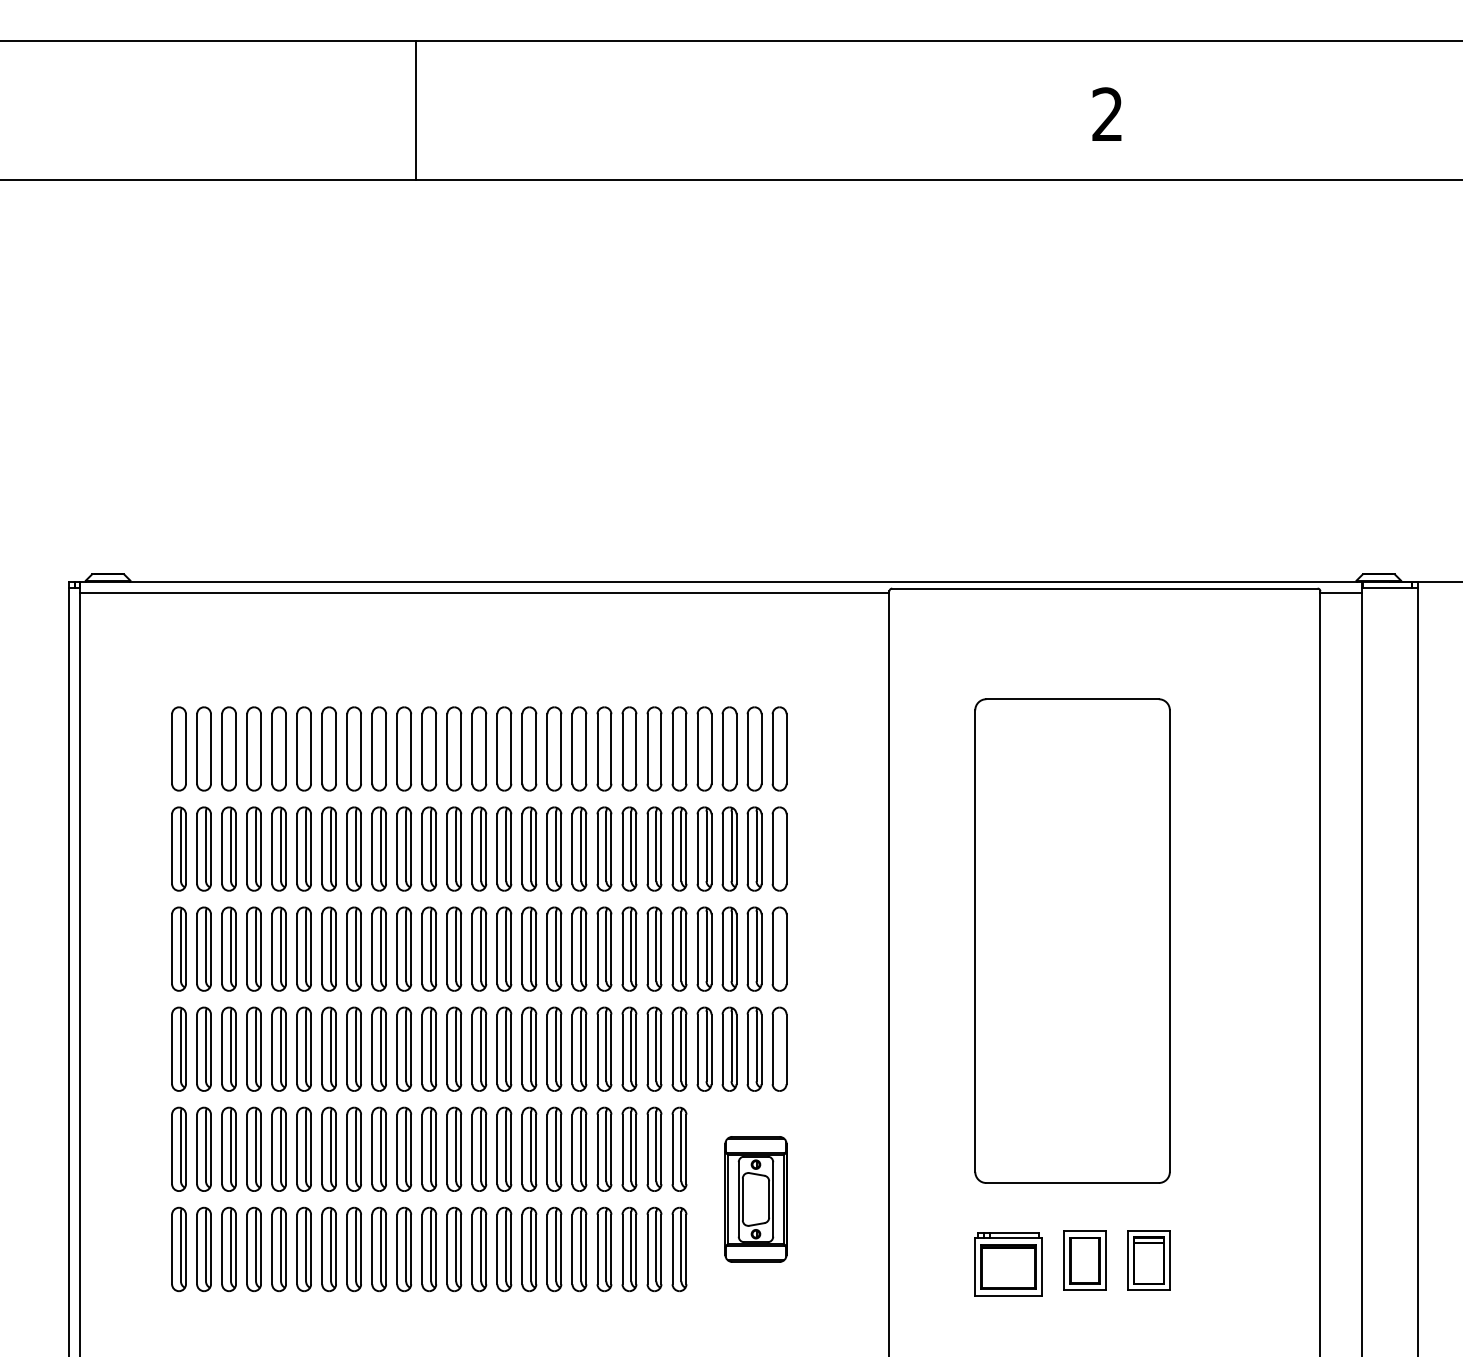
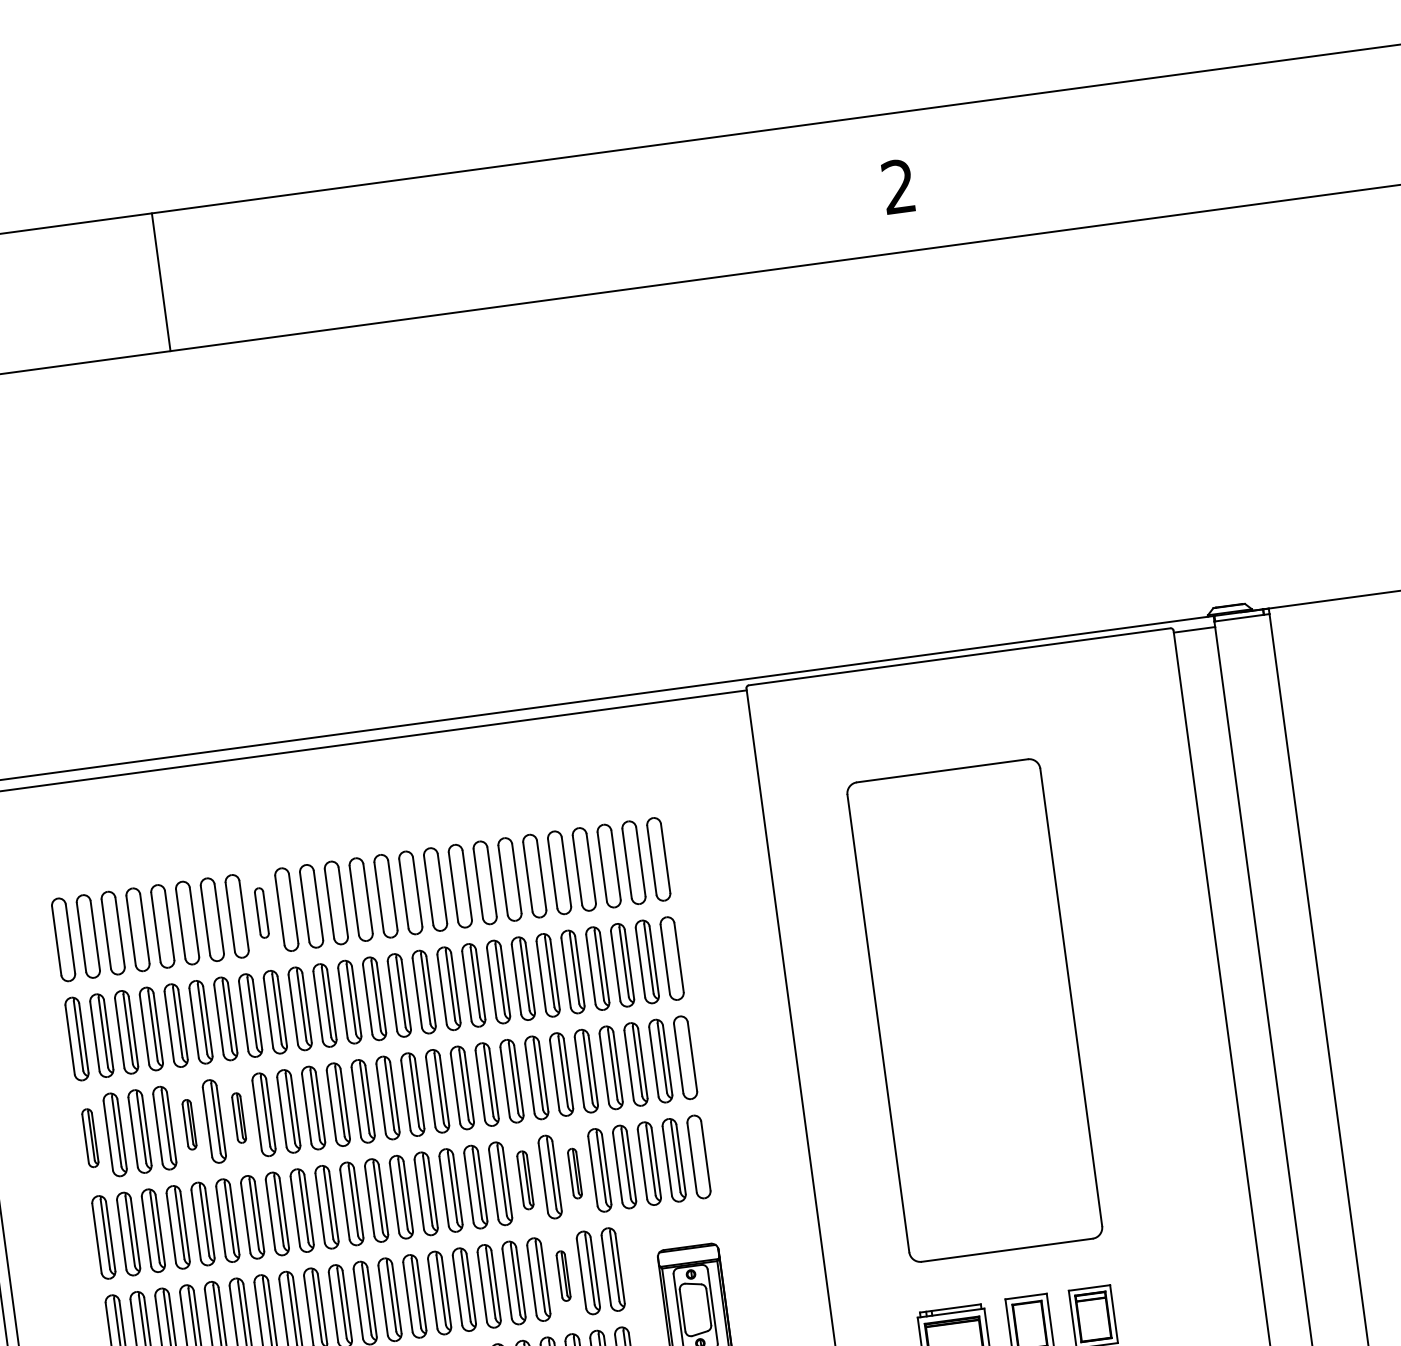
line: (415, 109) -> (160, 281), moved
part: (378, 748) -> (261, 912), size x0.6
part: (178, 948) -> (89, 1137), size x0.7
part: (278, 948) -> (188, 1124), size x0.6
part: (328, 948) -> (238, 1117), size x0.6
part: (604, 1048) -> (525, 1179), size x0.7
part: (654, 1048) -> (574, 1172), size x0.6
part: (629, 1148) -> (563, 1275), size x0.6

